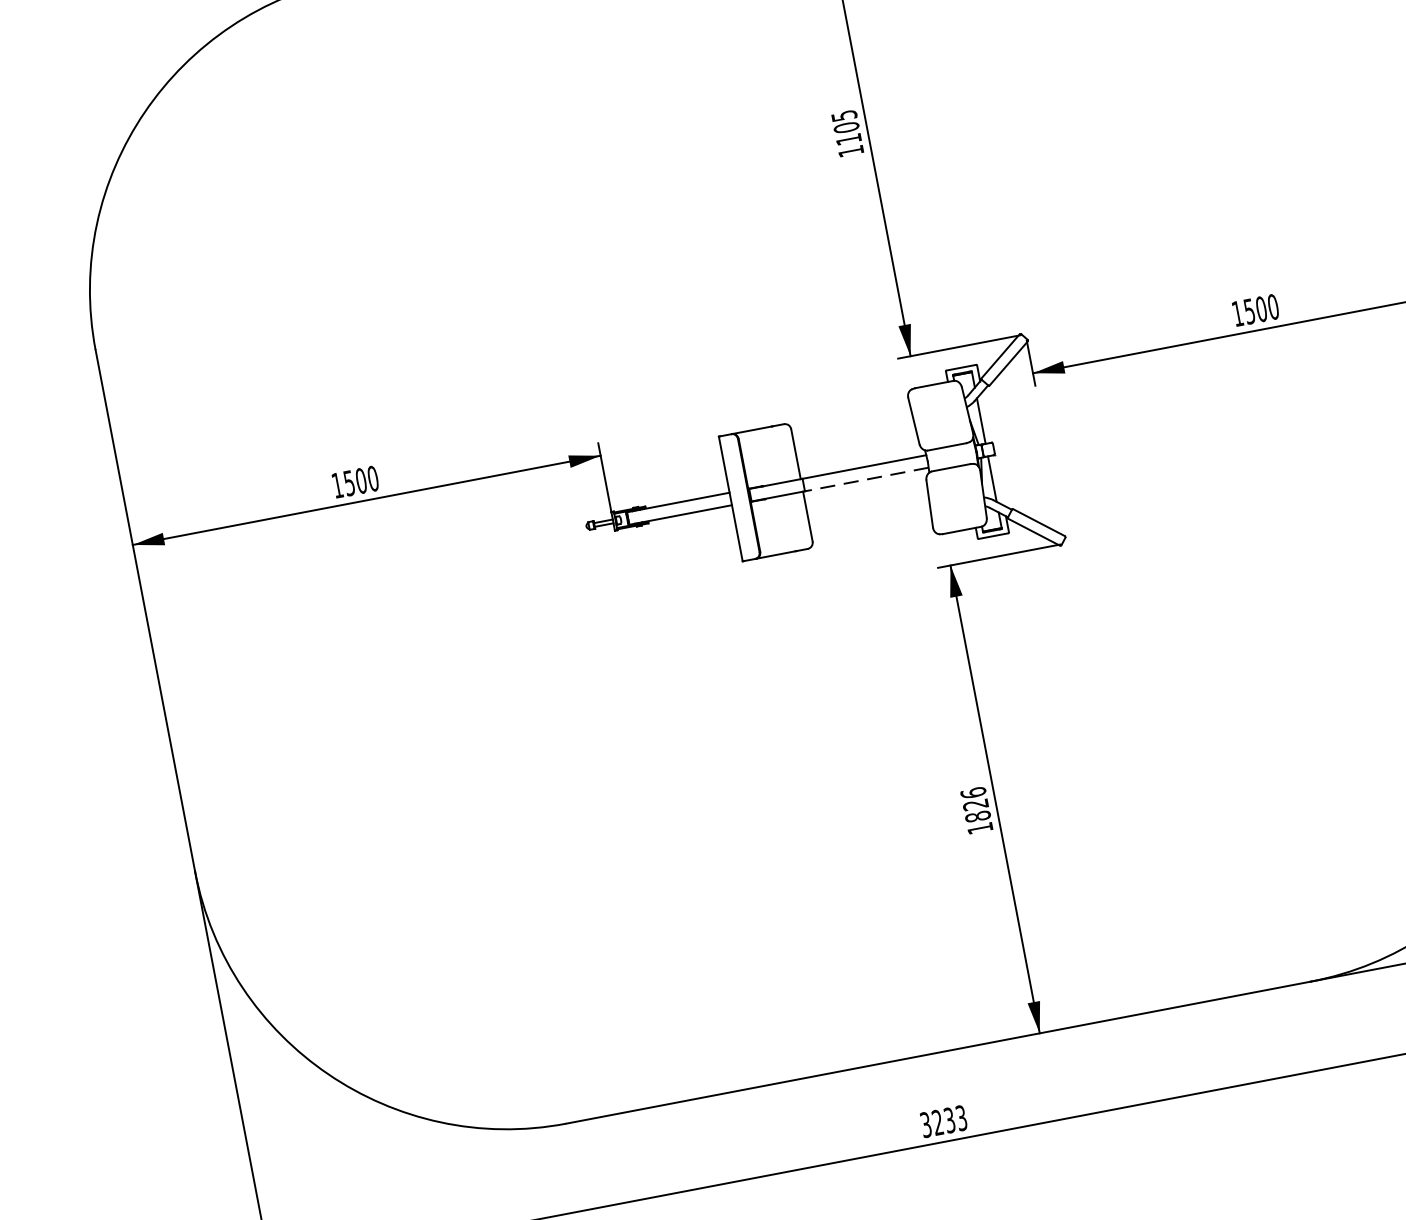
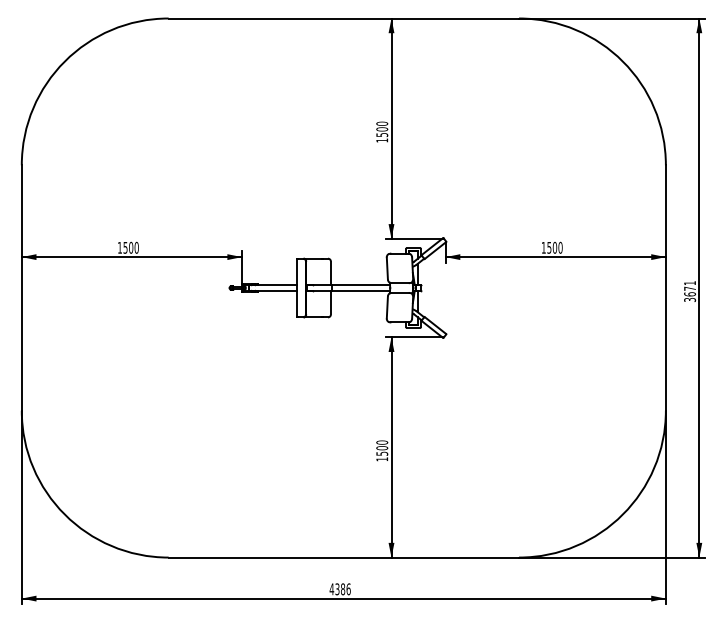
text: (846, 125) -> (382, 128), 1105 -> 1500
line: (865, 478) -> (360, 290), dashed -> solid
text: (976, 803) -> (382, 447), 1826 -> 1500
text: (942, 1122) -> (339, 589), 3233 -> 4386

